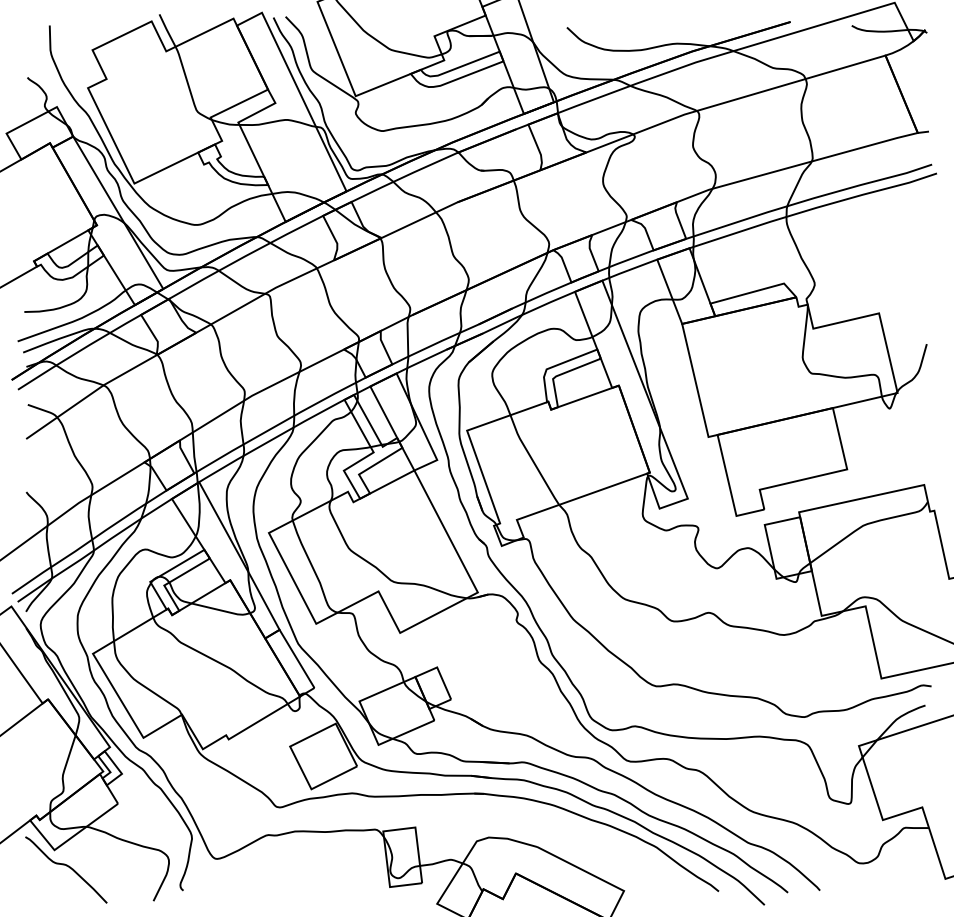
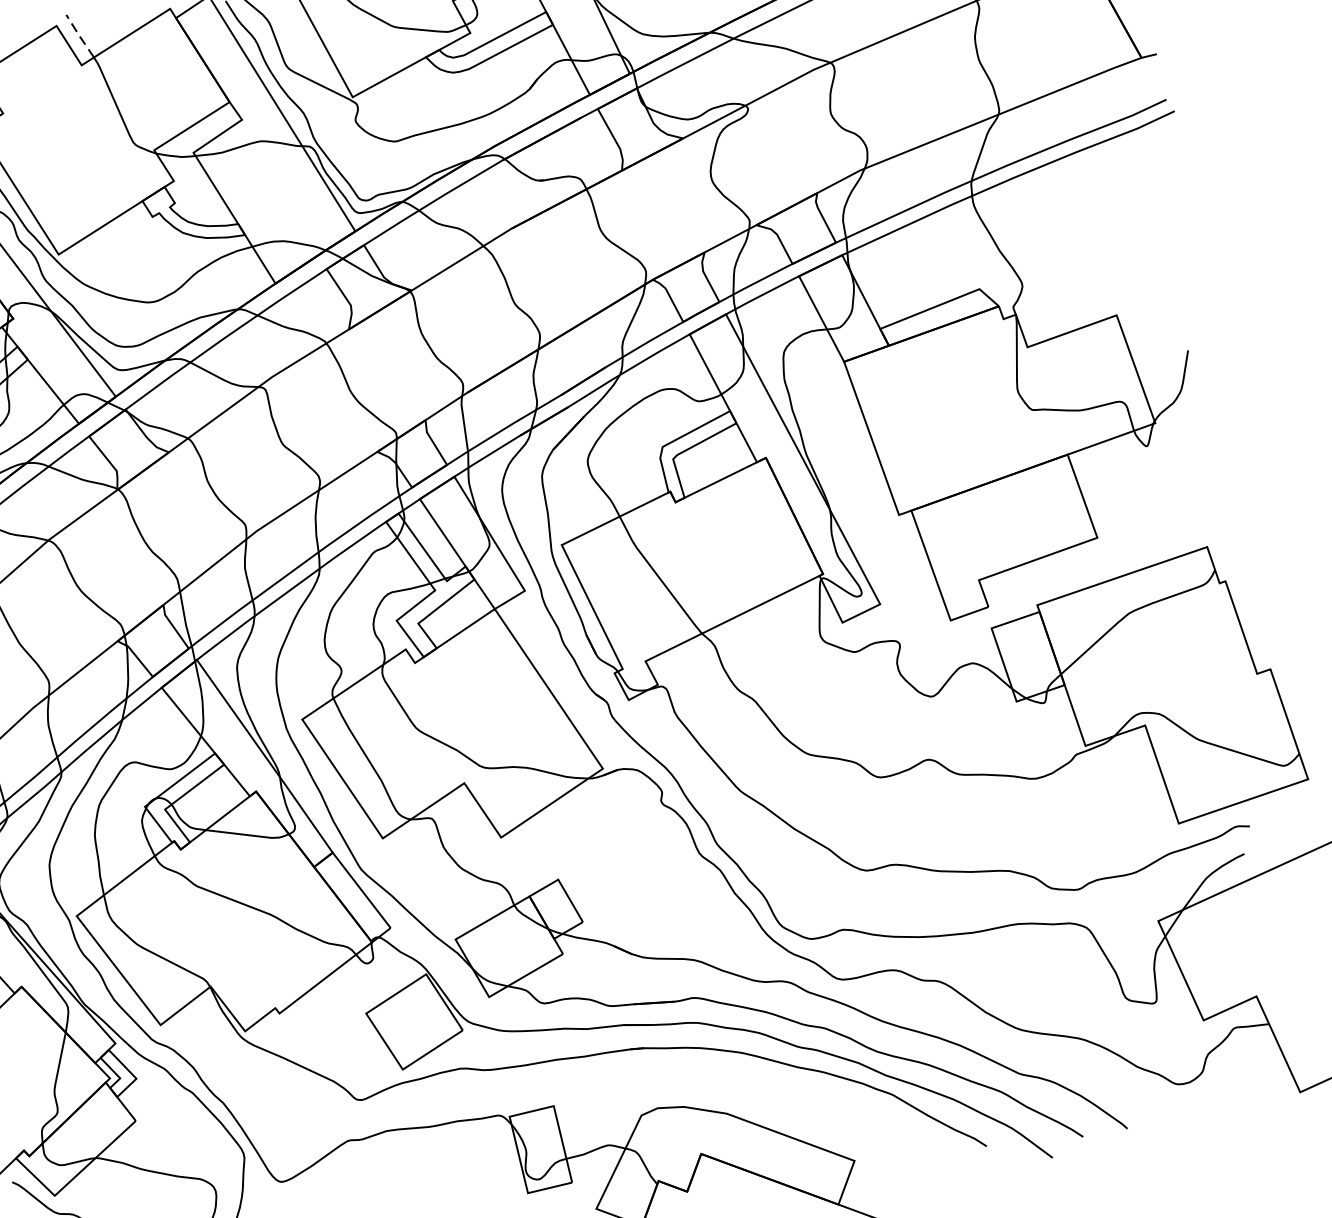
line: (167, 30) -> (80, 36), solid -> dashed

